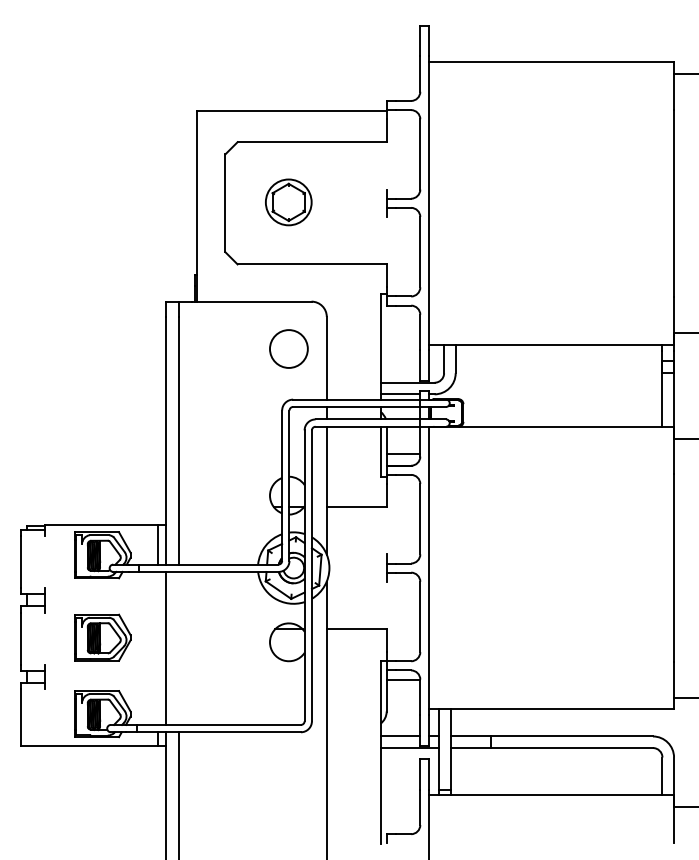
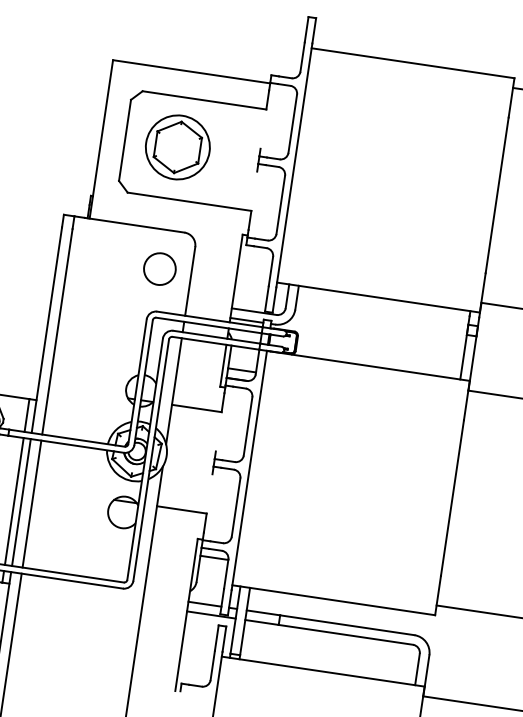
part: (288, 202) -> (177, 147), size x1.67
line: (157, 647) -> (14, 500), added
line: (178, 647) -> (31, 503), added

